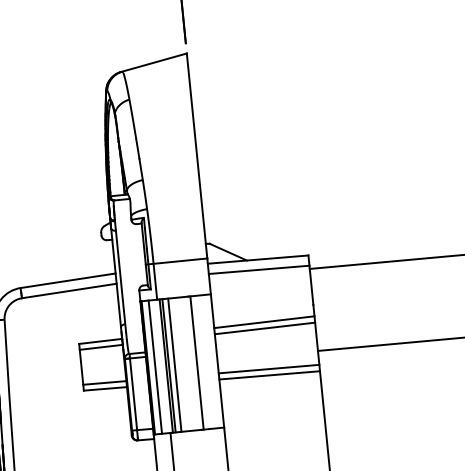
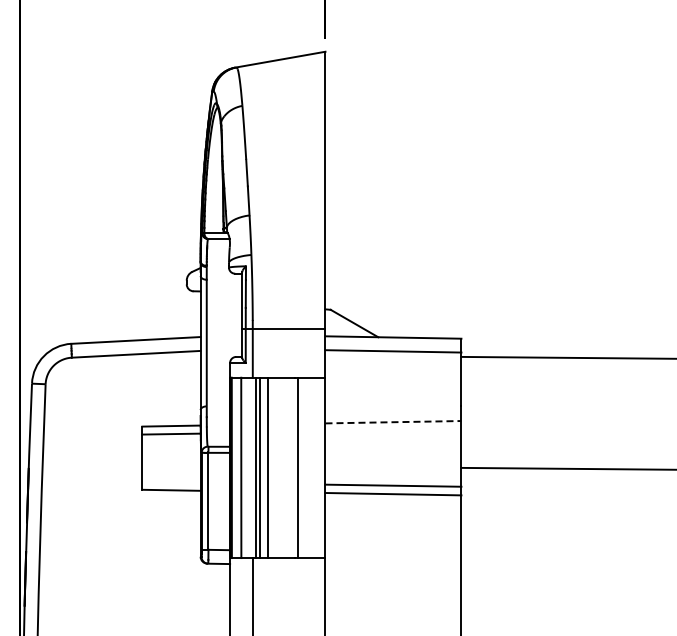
line: (264, 322) -> (393, 422), solid -> dashed
line: (265, 328) -> (393, 430), removed
line: (104, 382) -> (171, 481), removed

